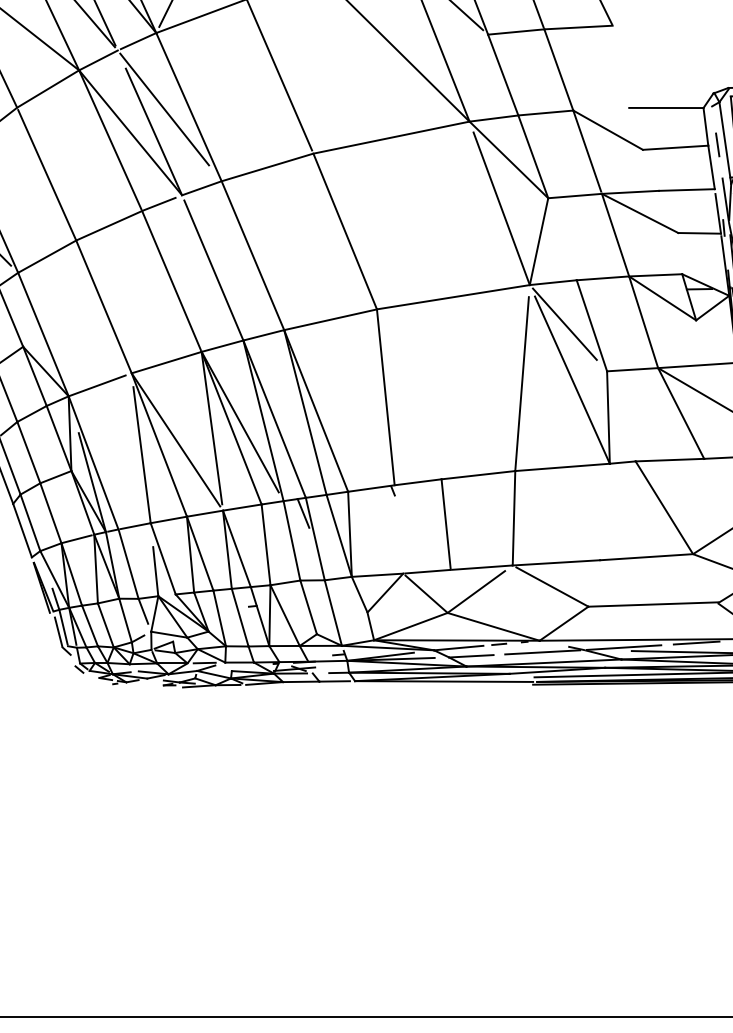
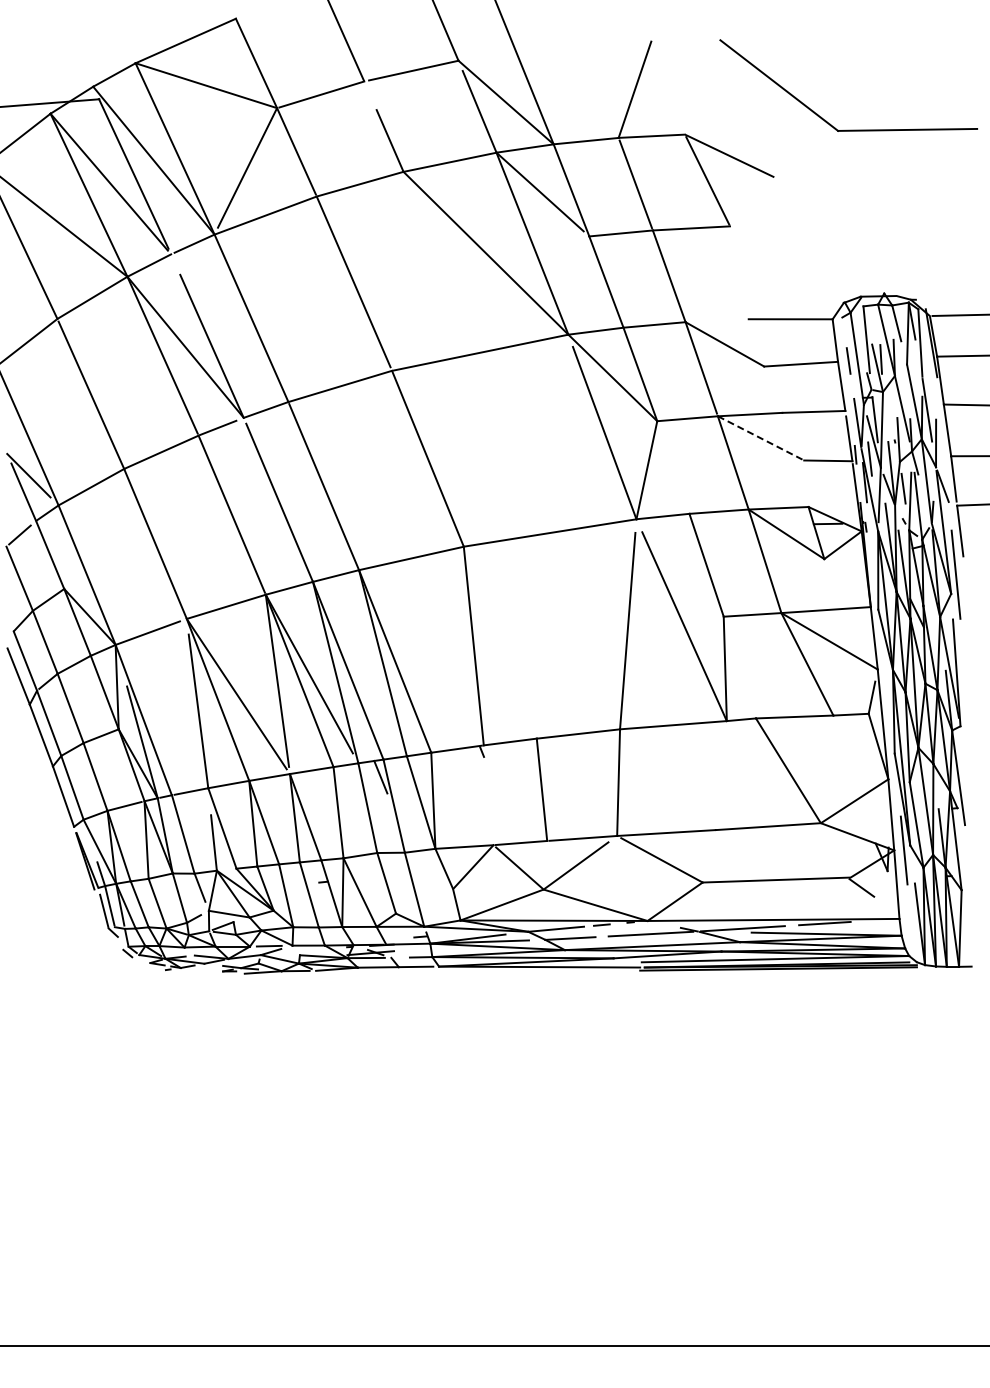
line: (164, 109) -> (223, 320), removed
line: (640, 213) -> (761, 438), solid -> dashed
line: (565, 324) -> (676, 563), removed

